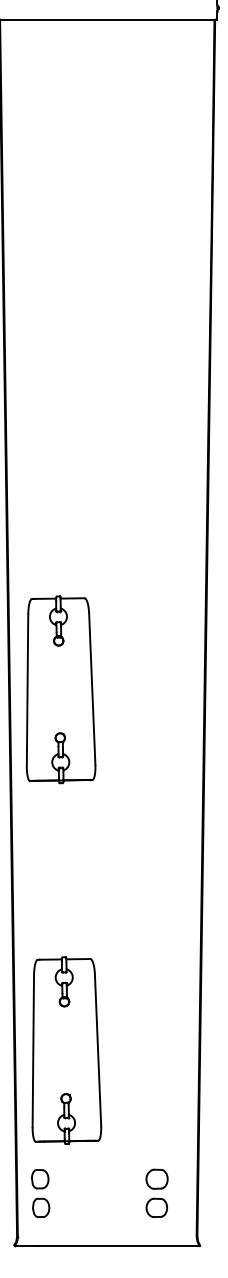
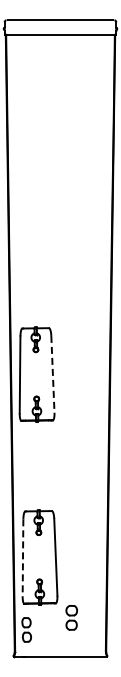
line: (91, 689) -> (52, 374), solid -> dashed
line: (34, 1052) -> (23, 558), solid -> dashed
part: (156, 1192) -> (71, 617), moved

